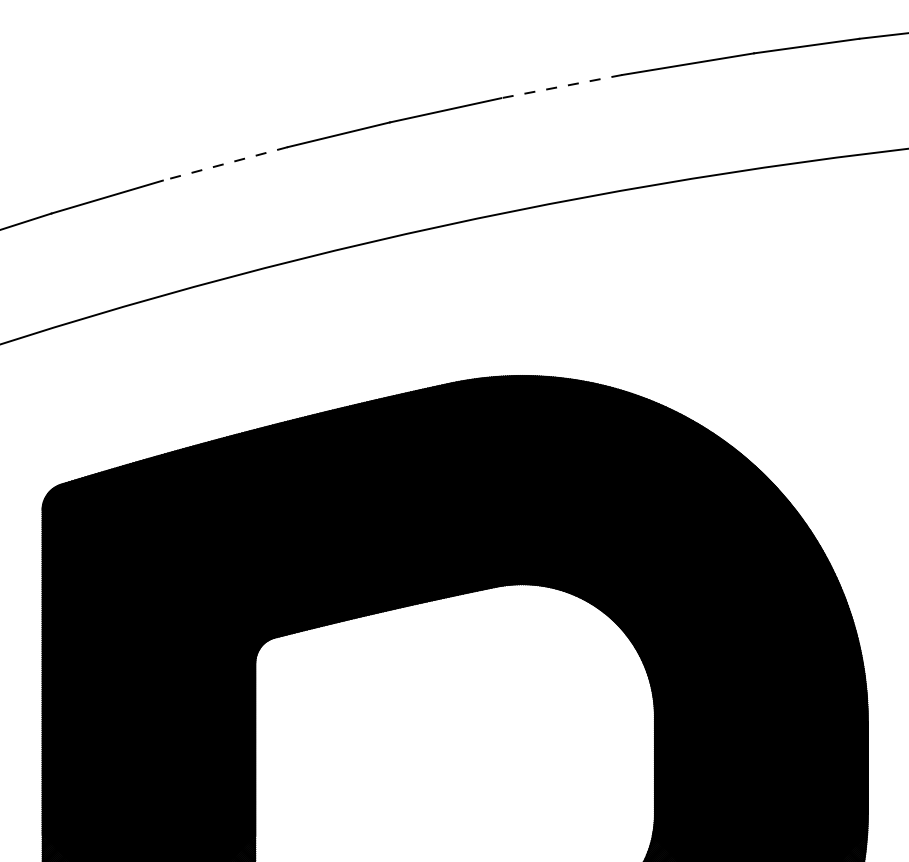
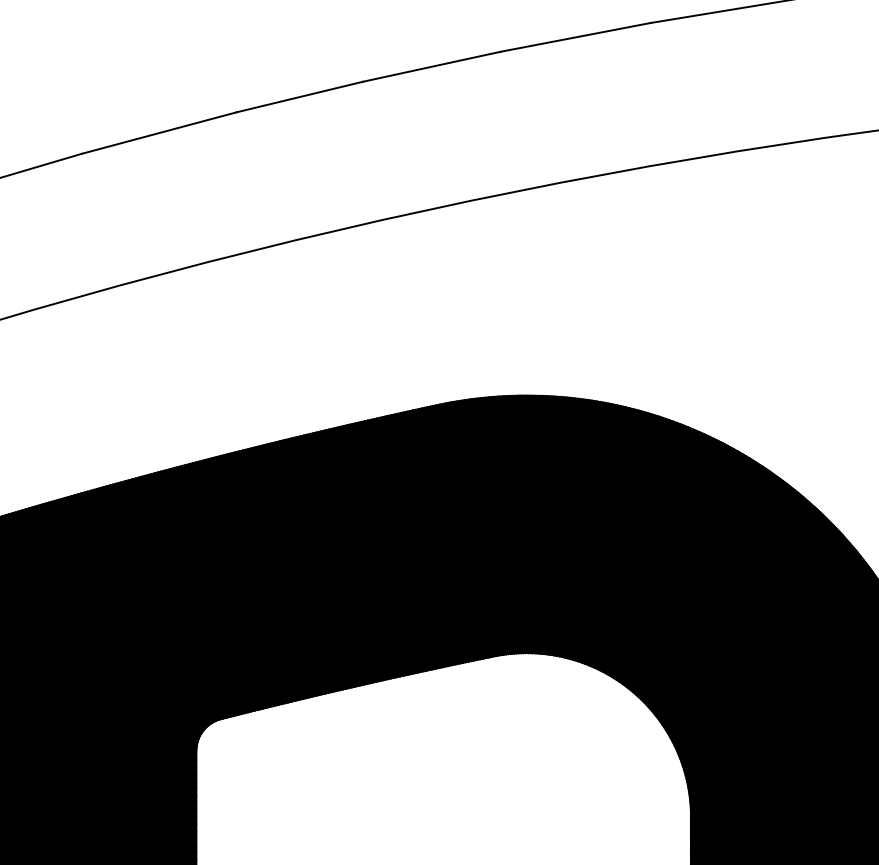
line: (561, 86) -> (575, 37), dashed -> solid
line: (225, 163) -> (159, 132), dashed -> solid

